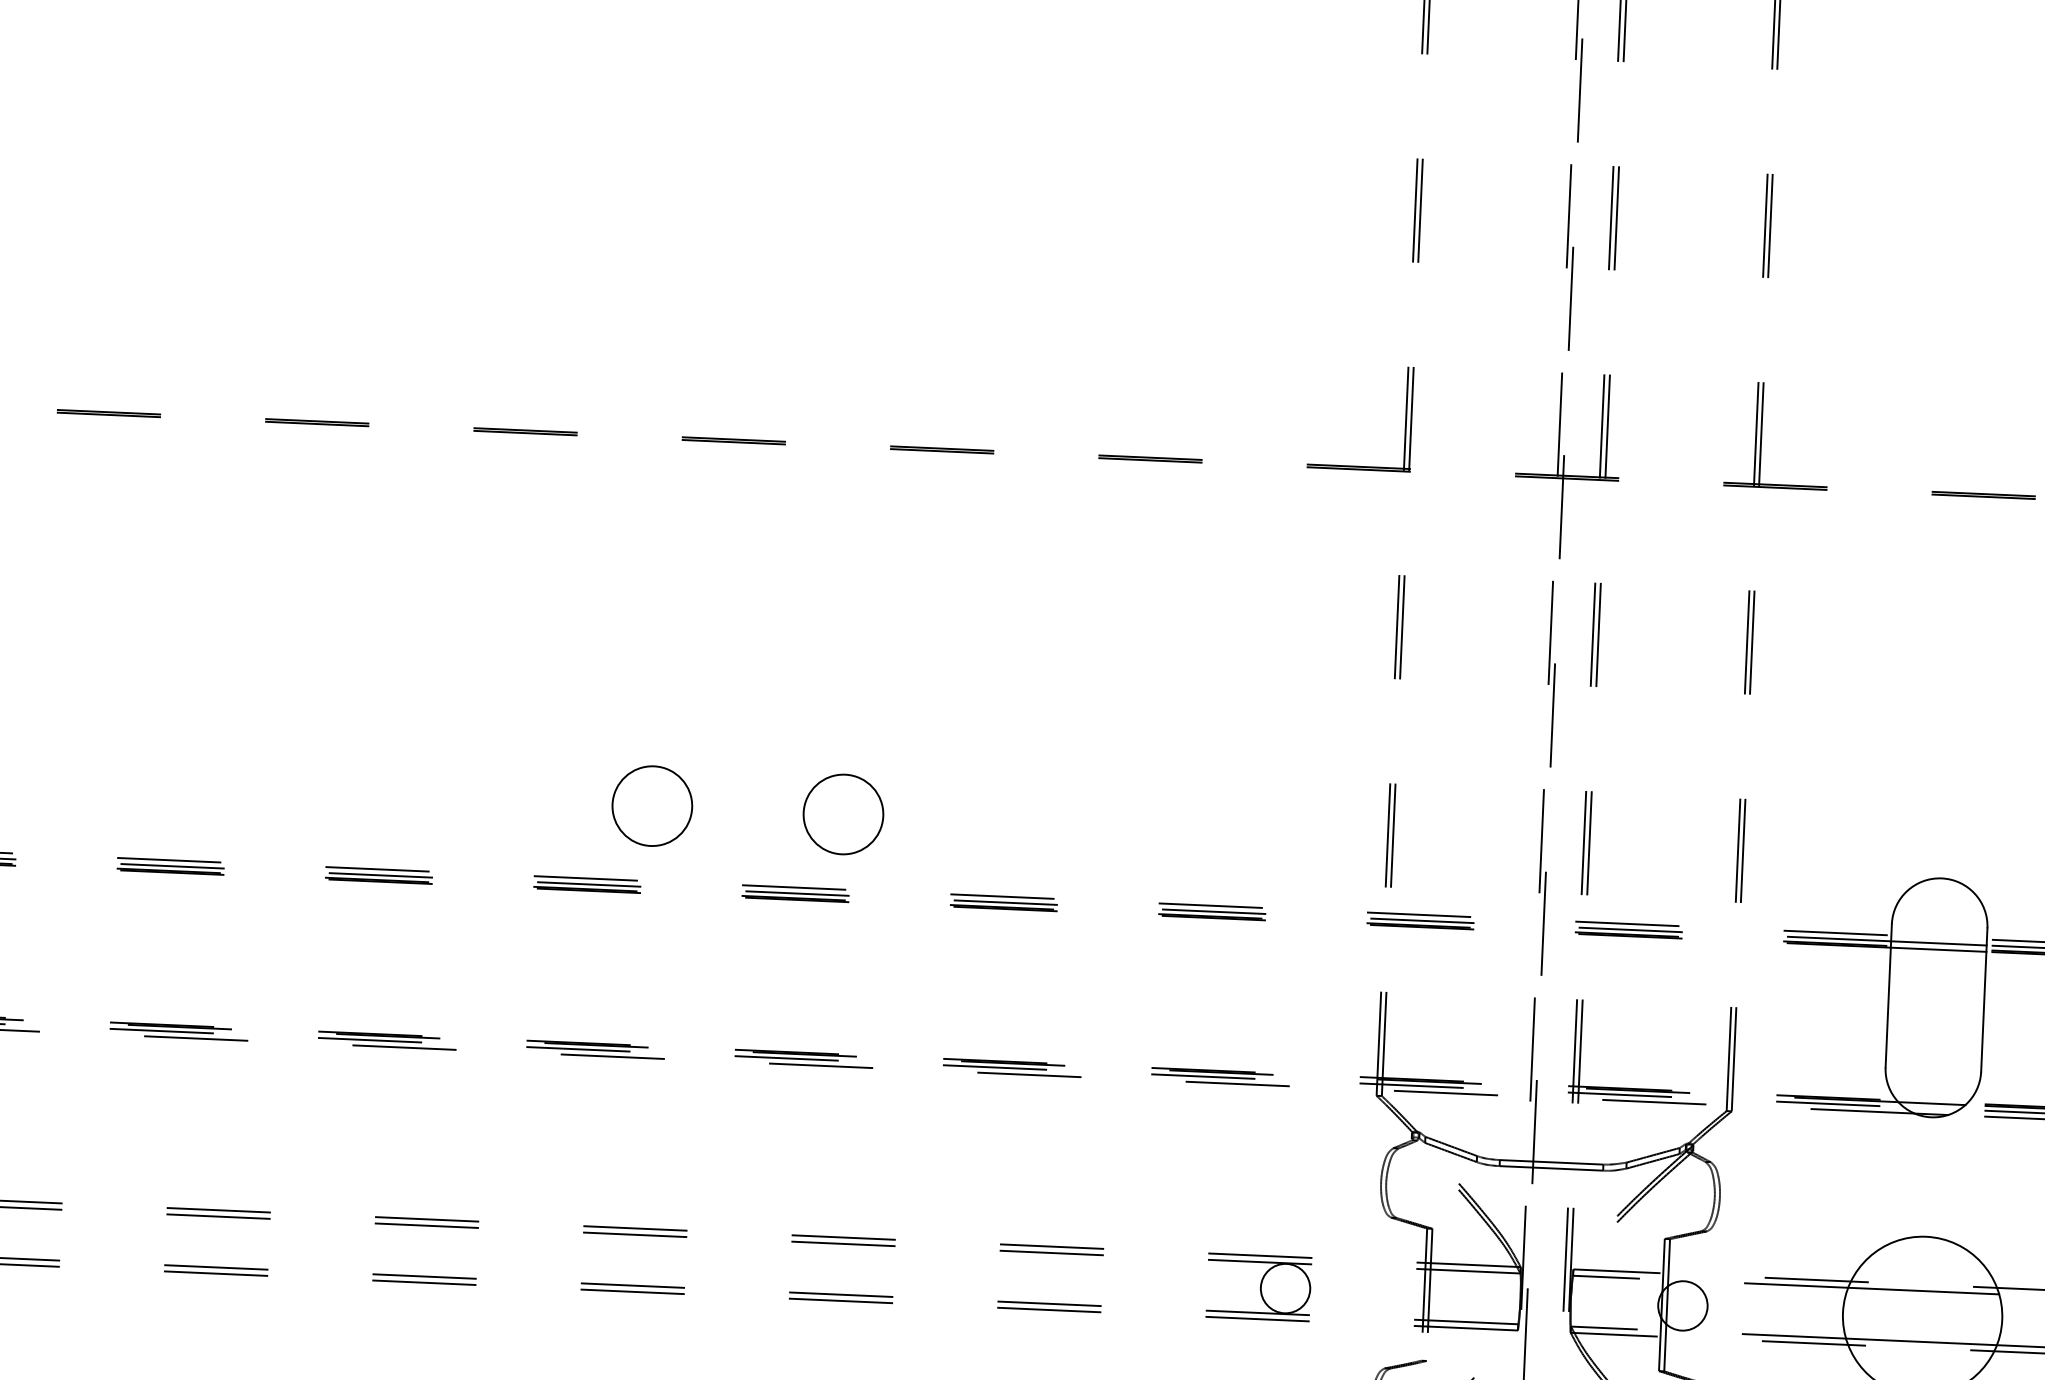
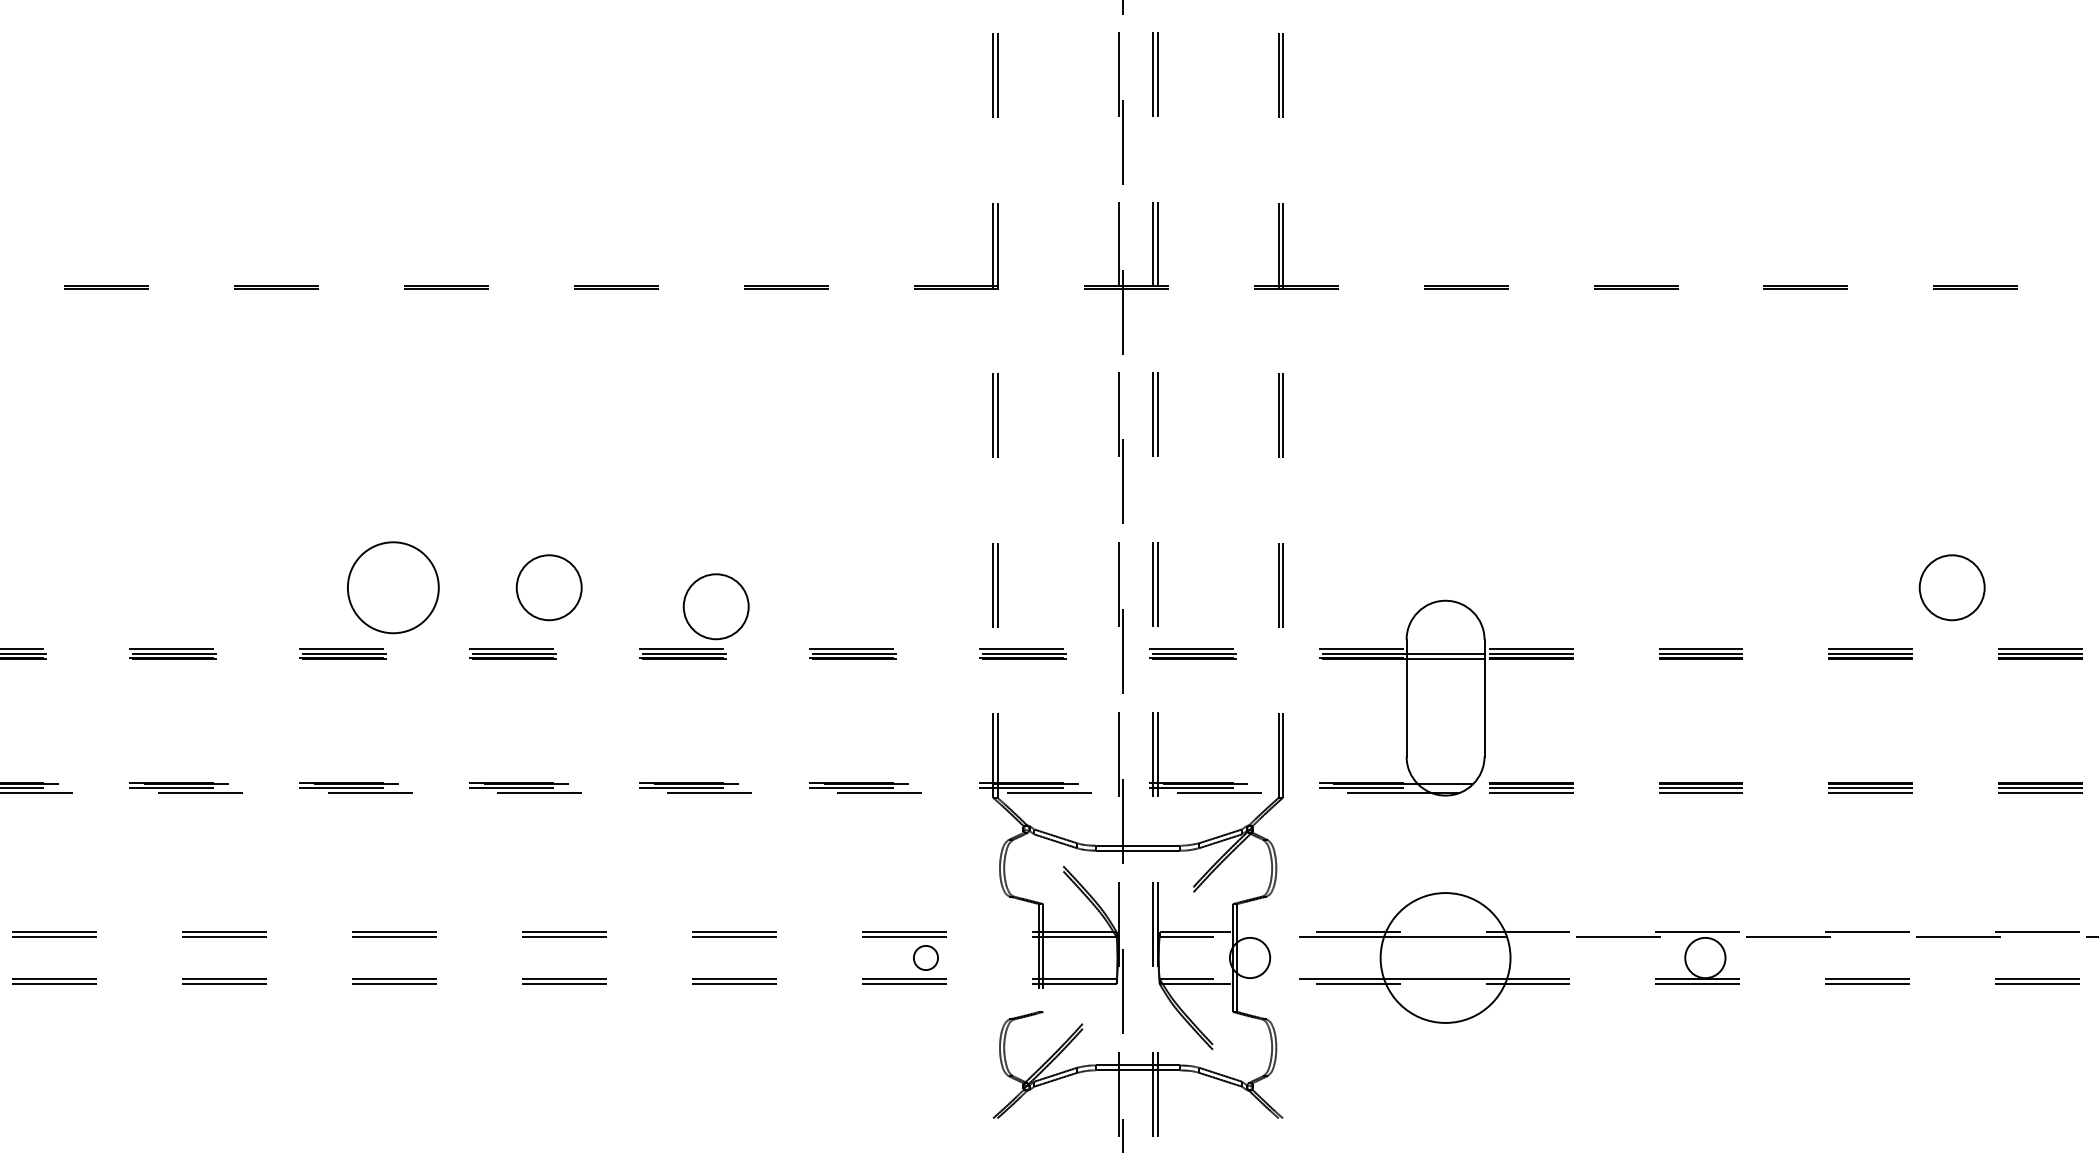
circle: (651, 805) -> (392, 587), size x1.4
circle: (1046, 846) -> (715, 606), added
circle: (1285, 1287) -> (925, 957), size x0.6

